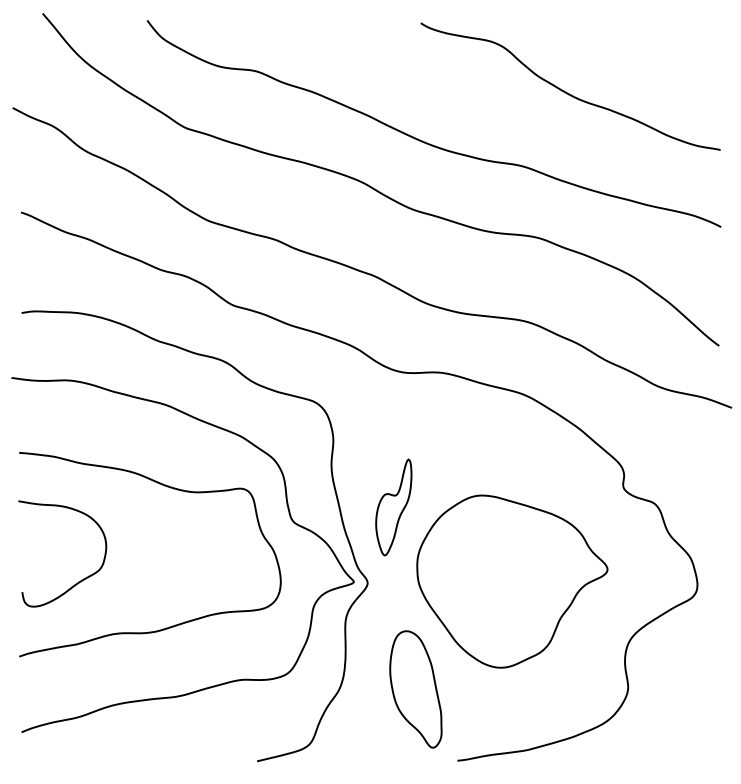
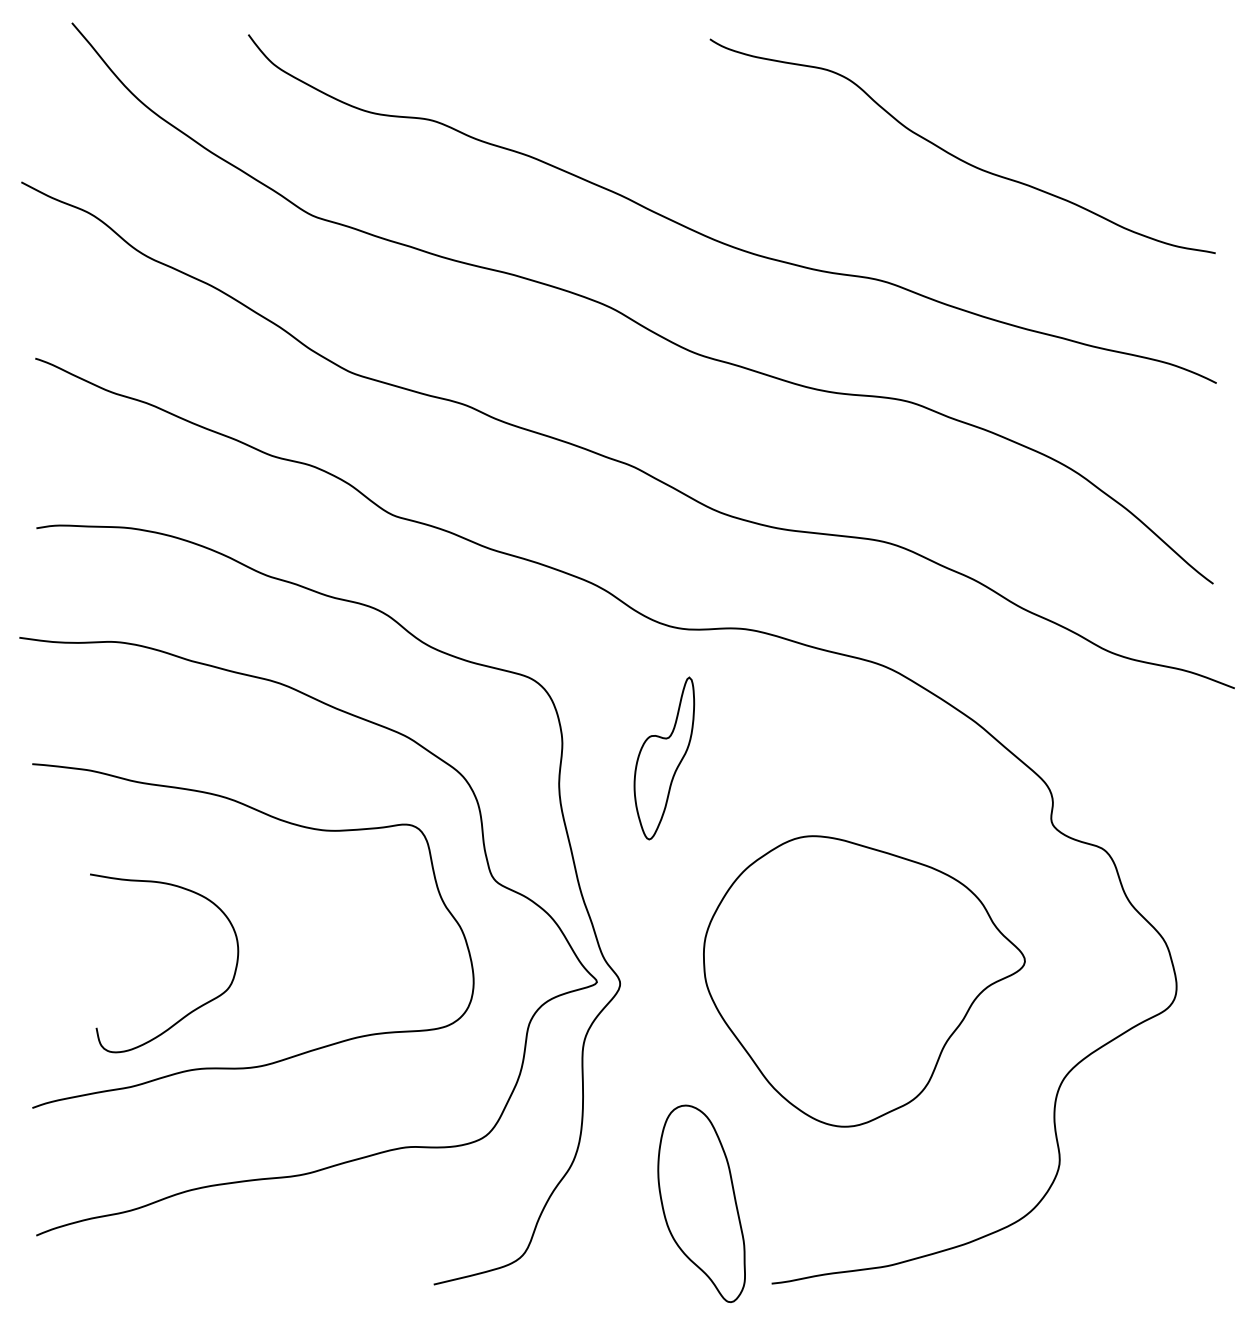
part: (393, 507) -> (663, 758), moved
curve: (81, 579) -> (196, 1006), moved
part: (415, 689) -> (700, 1203), moved

